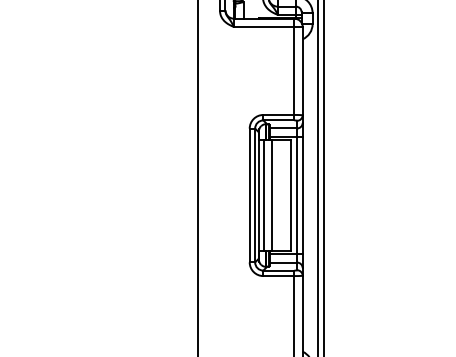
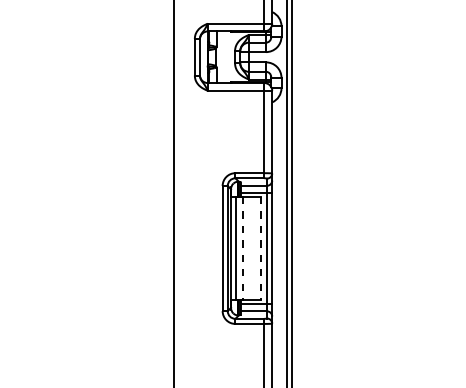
line: (271, 195) -> (243, 248), solid -> dashed
line: (290, 195) -> (260, 248), solid -> dashed

